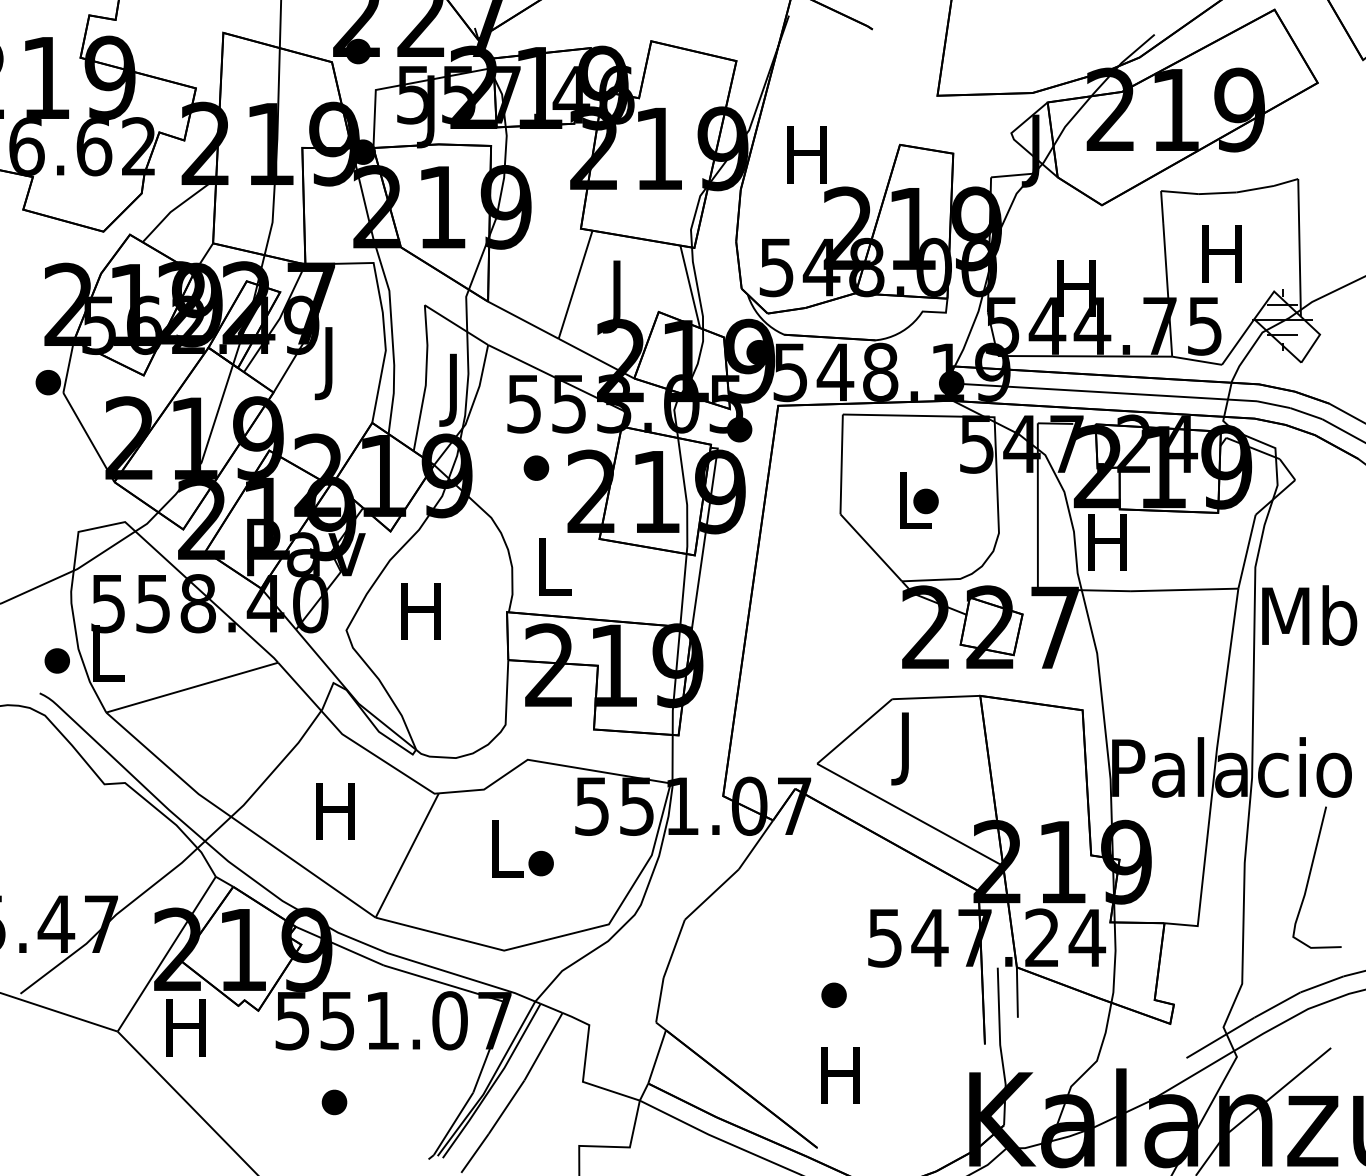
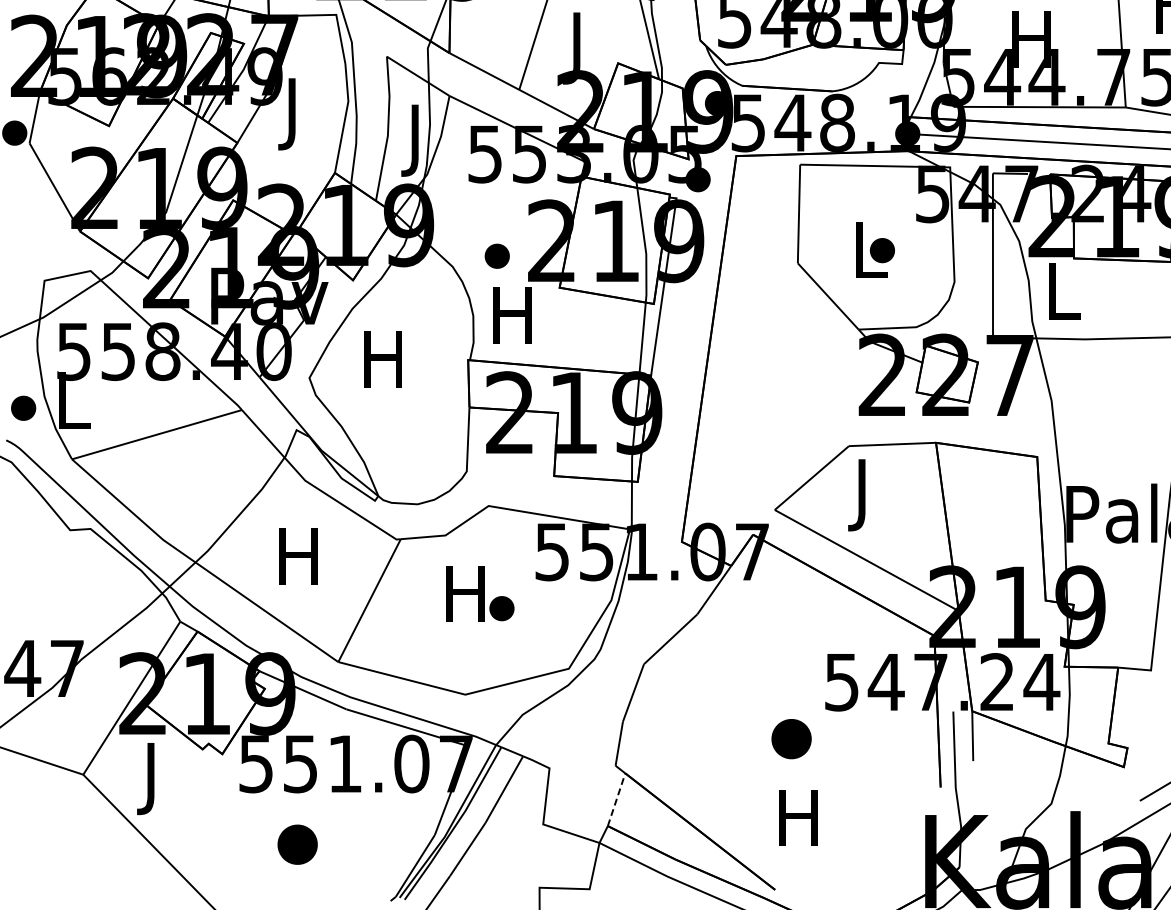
part: (536, 467) -> (497, 255), moved
text: (1107, 542) -> (1061, 291), H -> L
text: (552, 566) -> (513, 314), L -> H
text: (504, 848) -> (465, 593), L -> H
part: (833, 994) -> (790, 738), size x1.6
text: (185, 1035) -> (150, 778), H -> J
line: (657, 1056) -> (616, 799), solid -> dashed
part: (334, 1102) -> (297, 844), size x1.6

